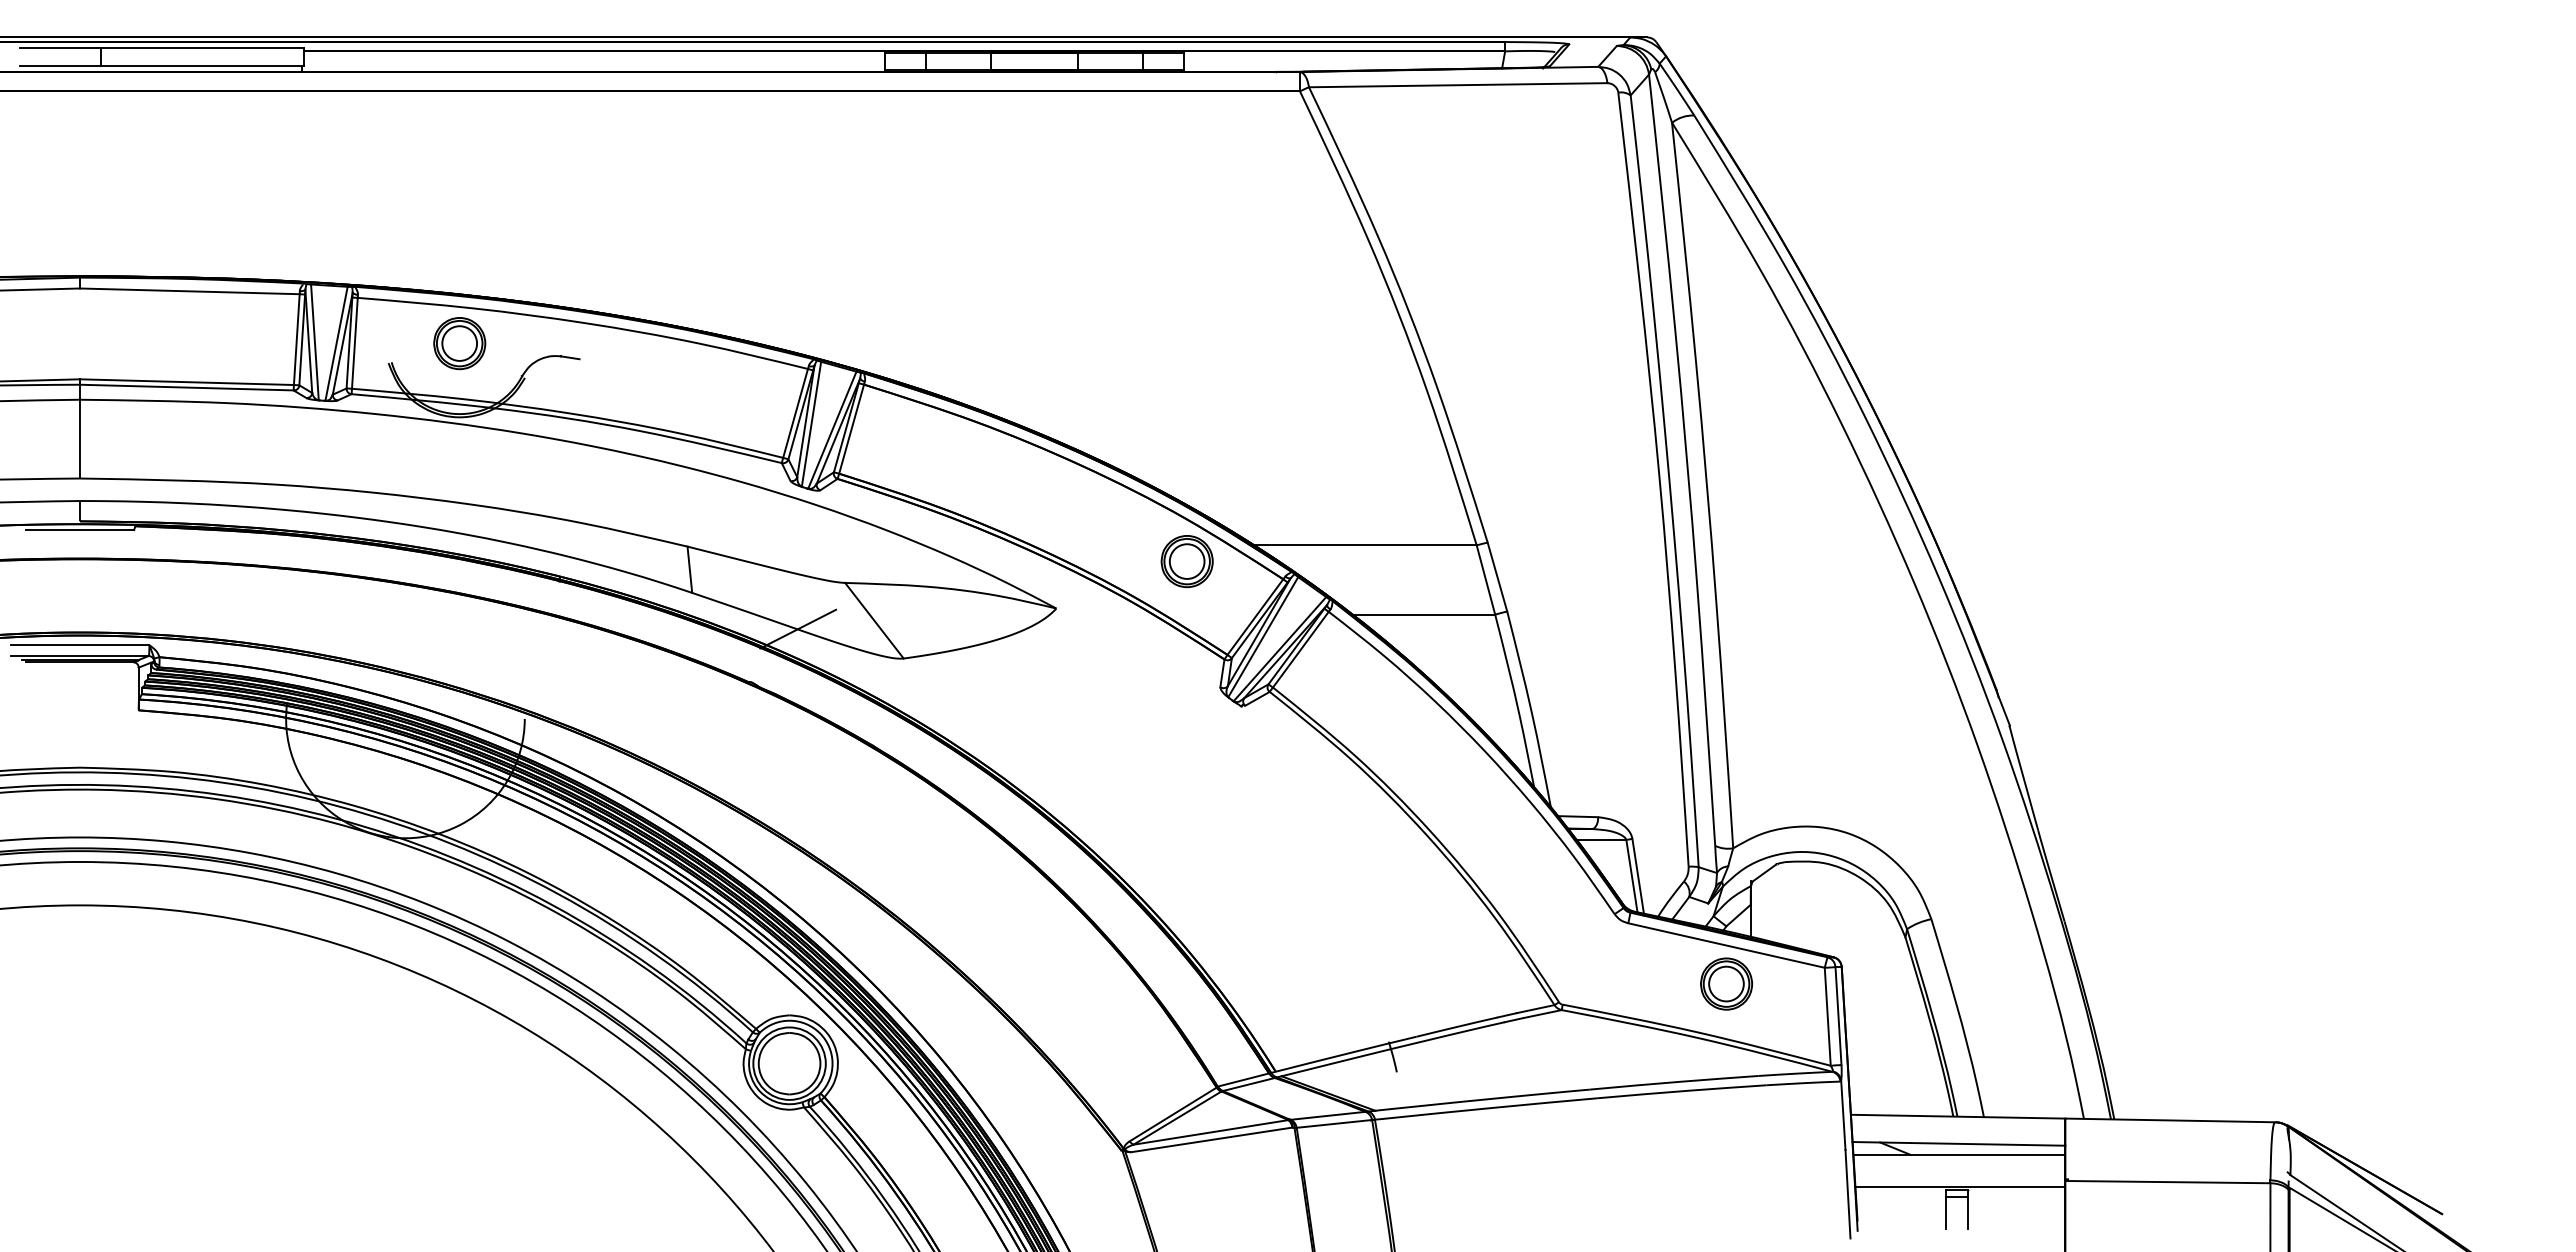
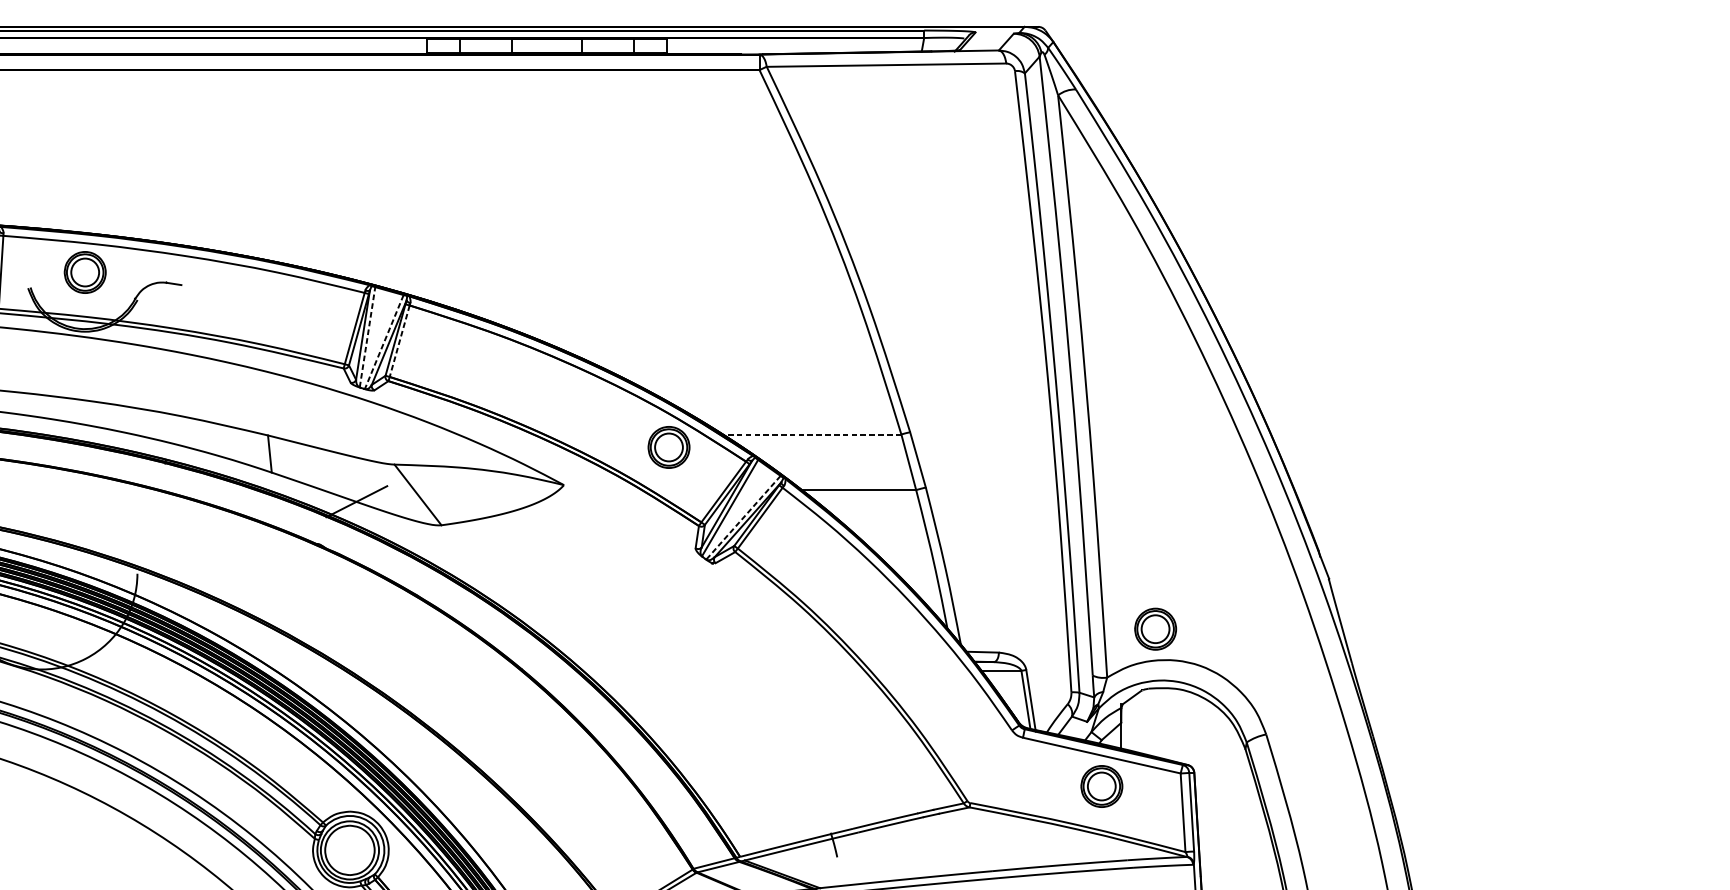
line: (811, 423) -> (367, 336), solid -> dashed
line: (851, 429) -> (399, 341), solid -> dashed
line: (832, 430) -> (384, 342), solid -> dashed
line: (1364, 545) -> (811, 434), solid -> dashed
line: (1279, 649) -> (743, 518), solid -> dashed
part: (1793, 787) -> (1155, 628), added

